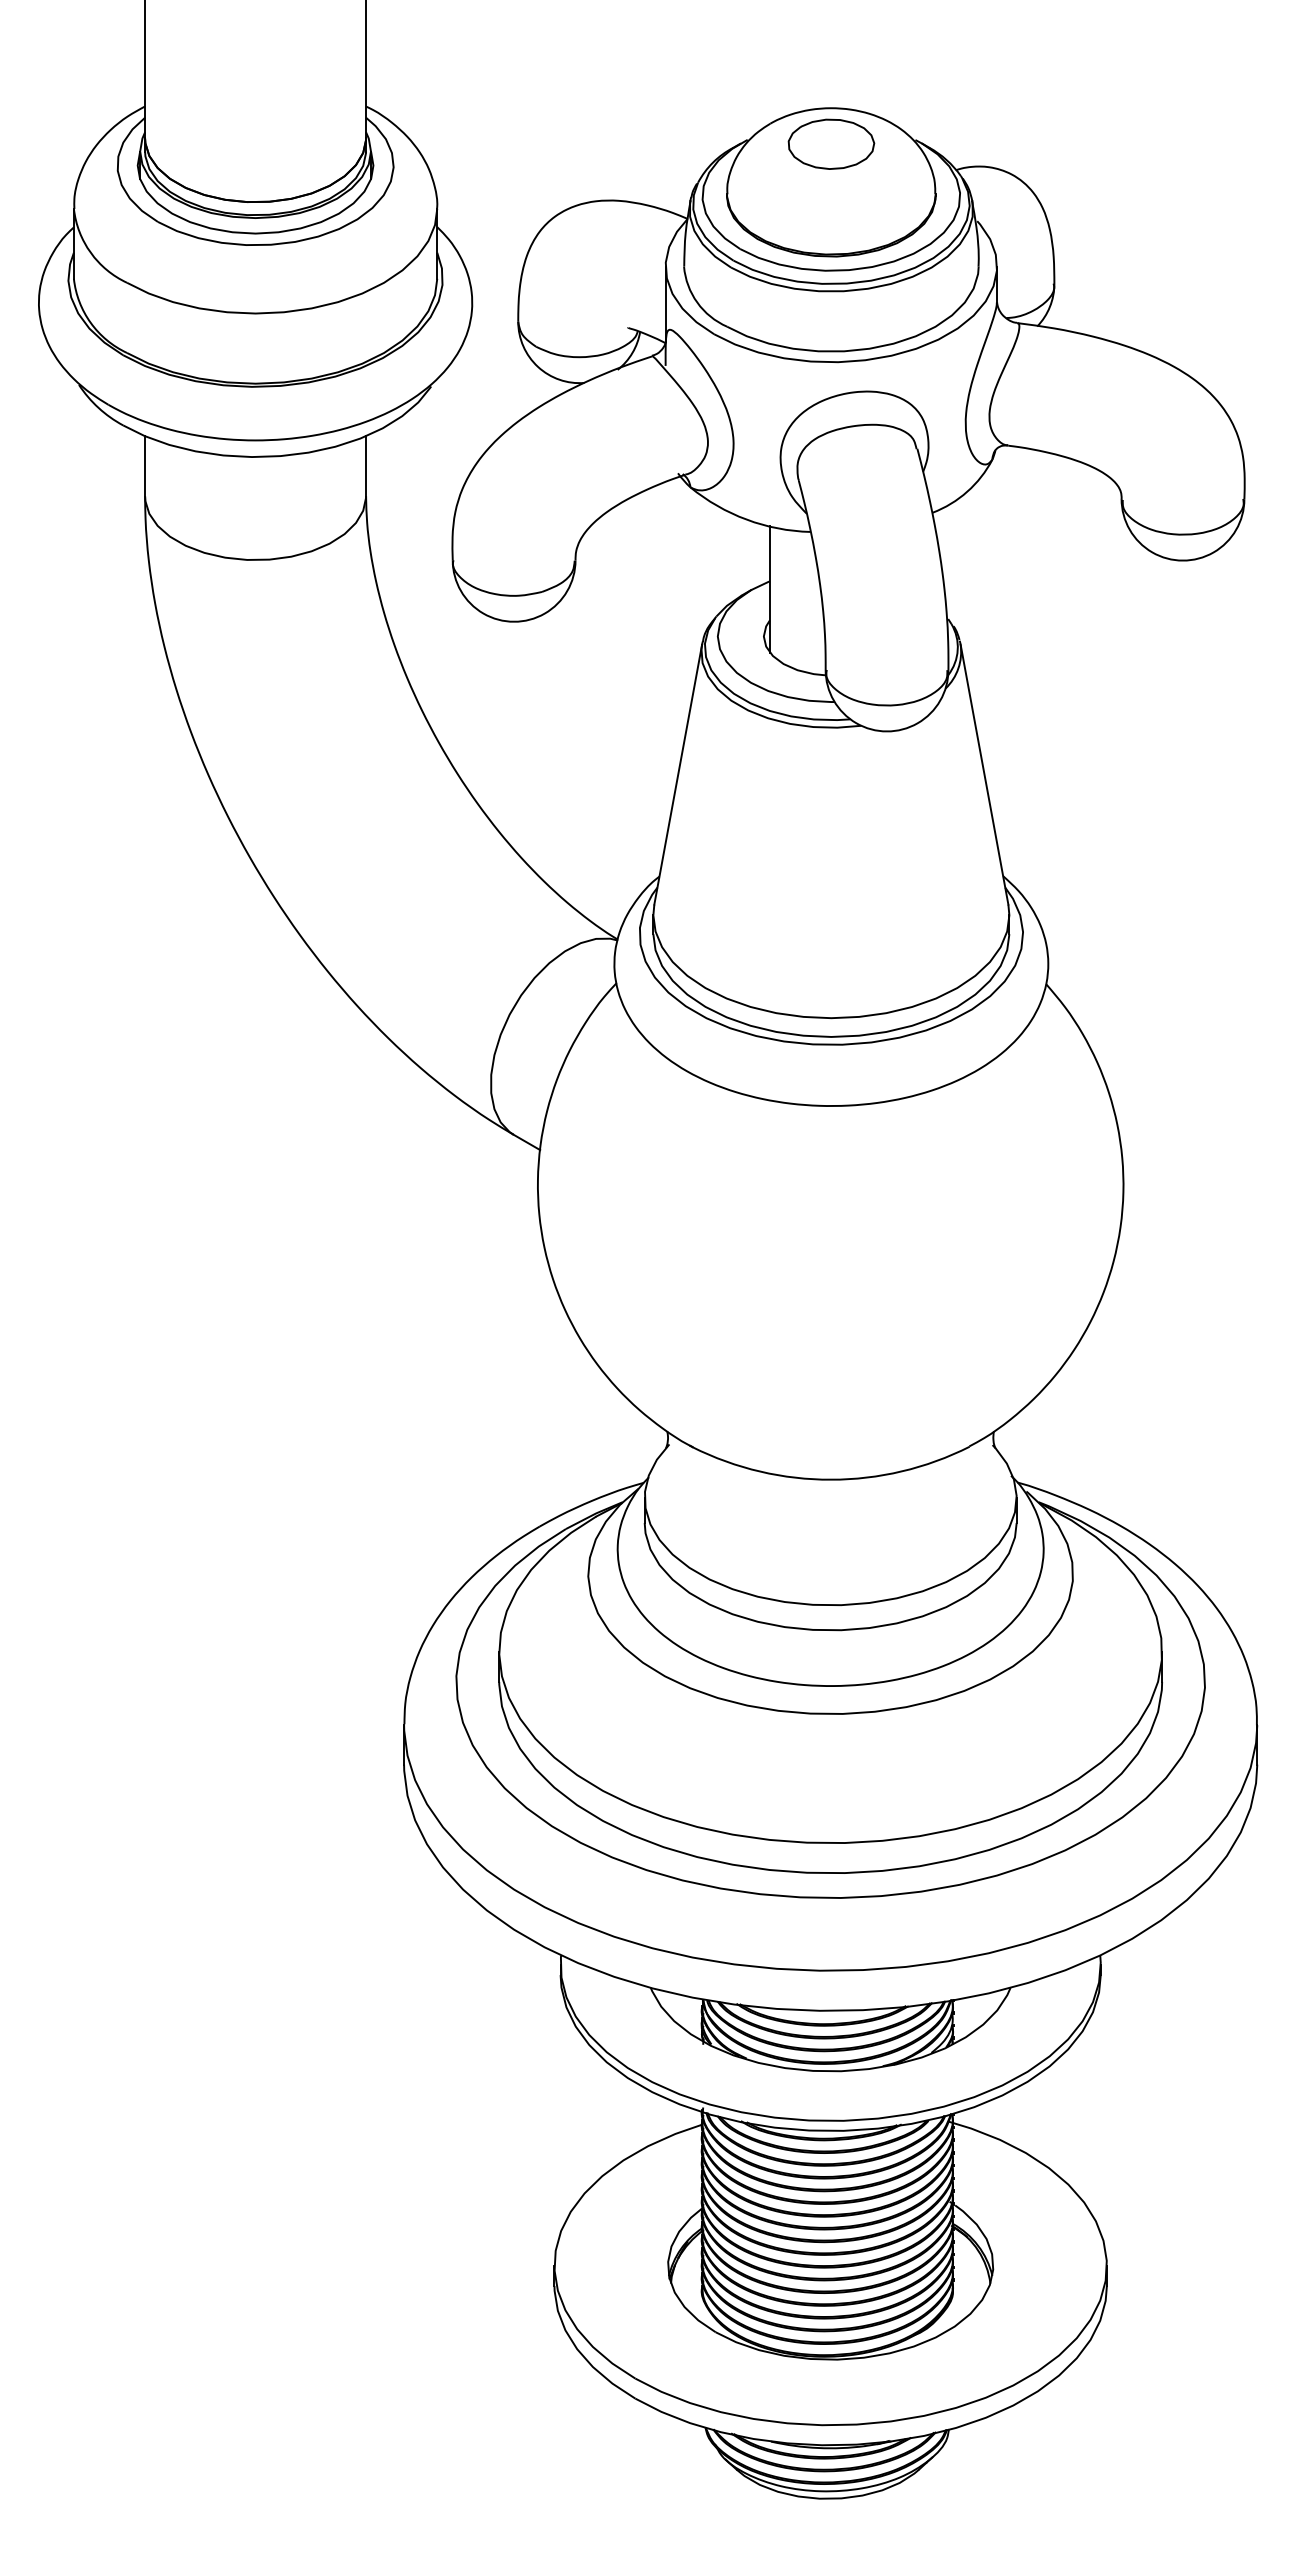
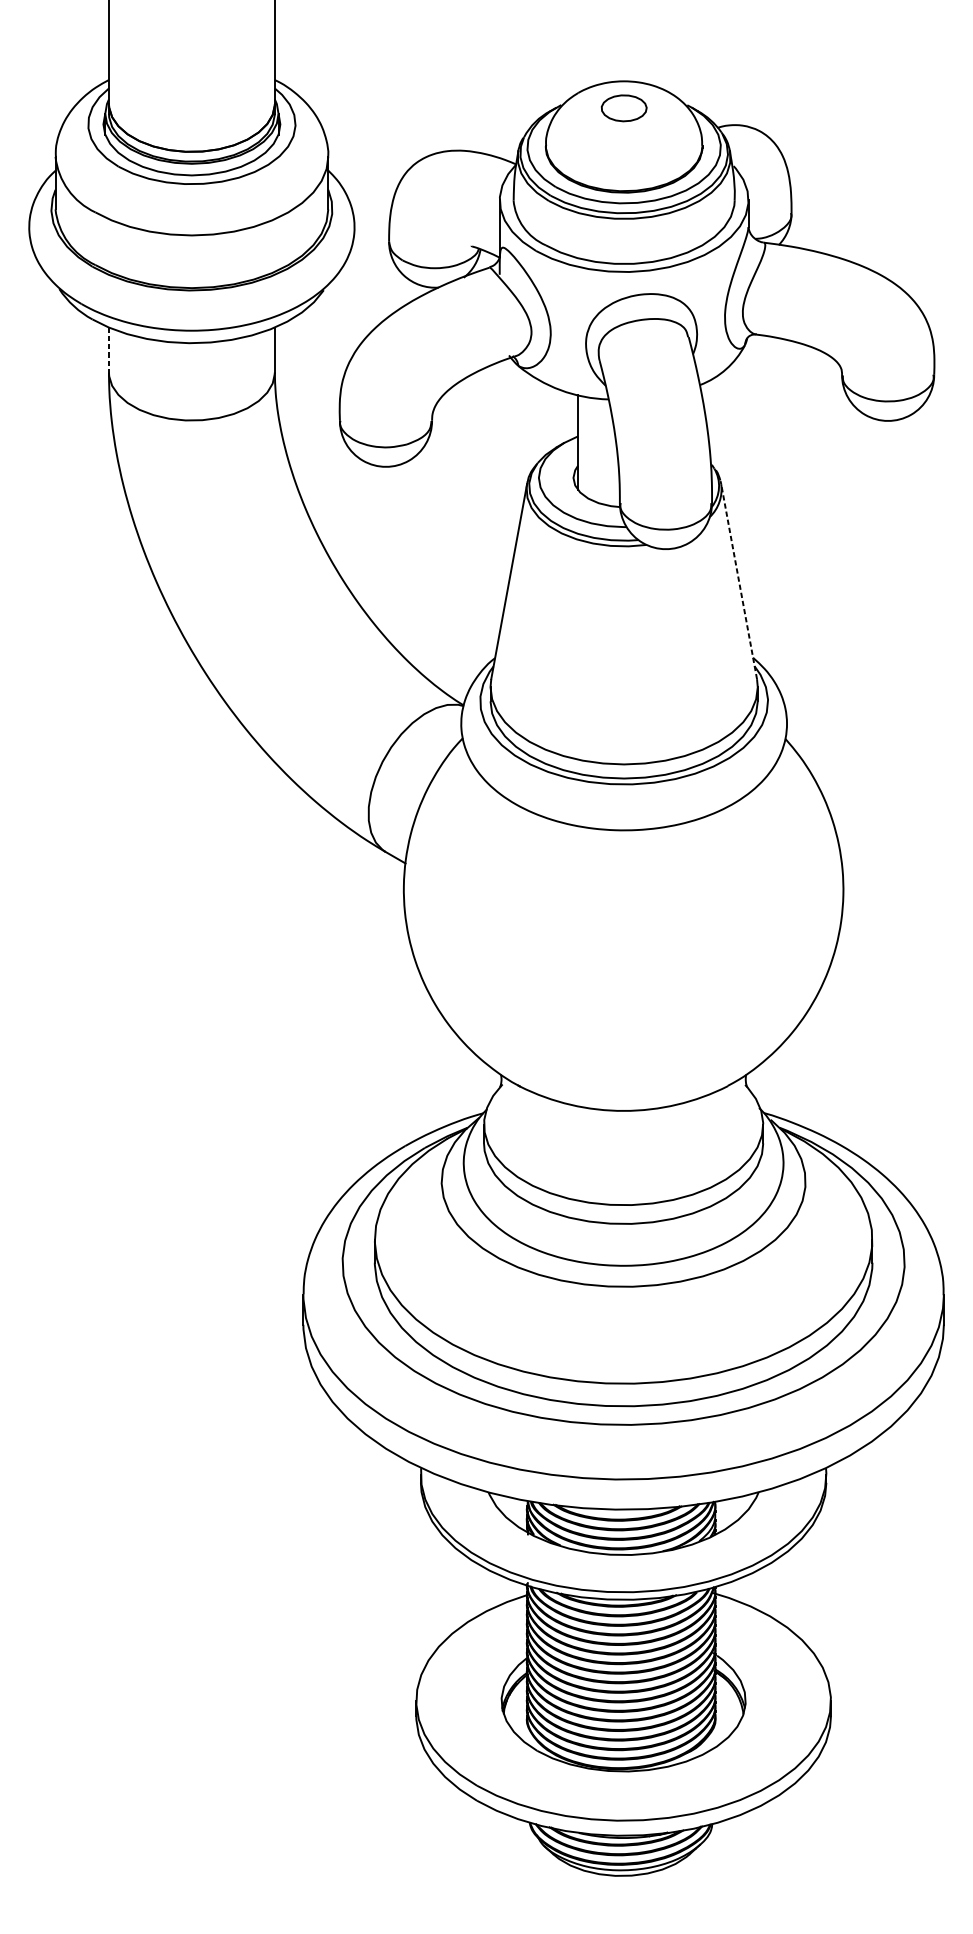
part: (831, 143) -> (624, 107), size x0.7
line: (145, 466) -> (109, 350), solid -> dashed
line: (984, 774) -> (739, 581), solid -> dashed

